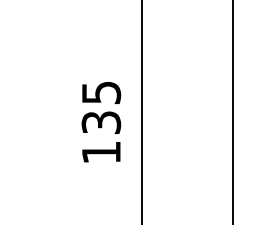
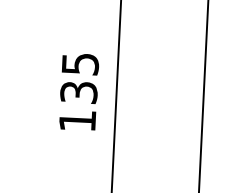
text: (101, 122) -> (79, 92), moved

